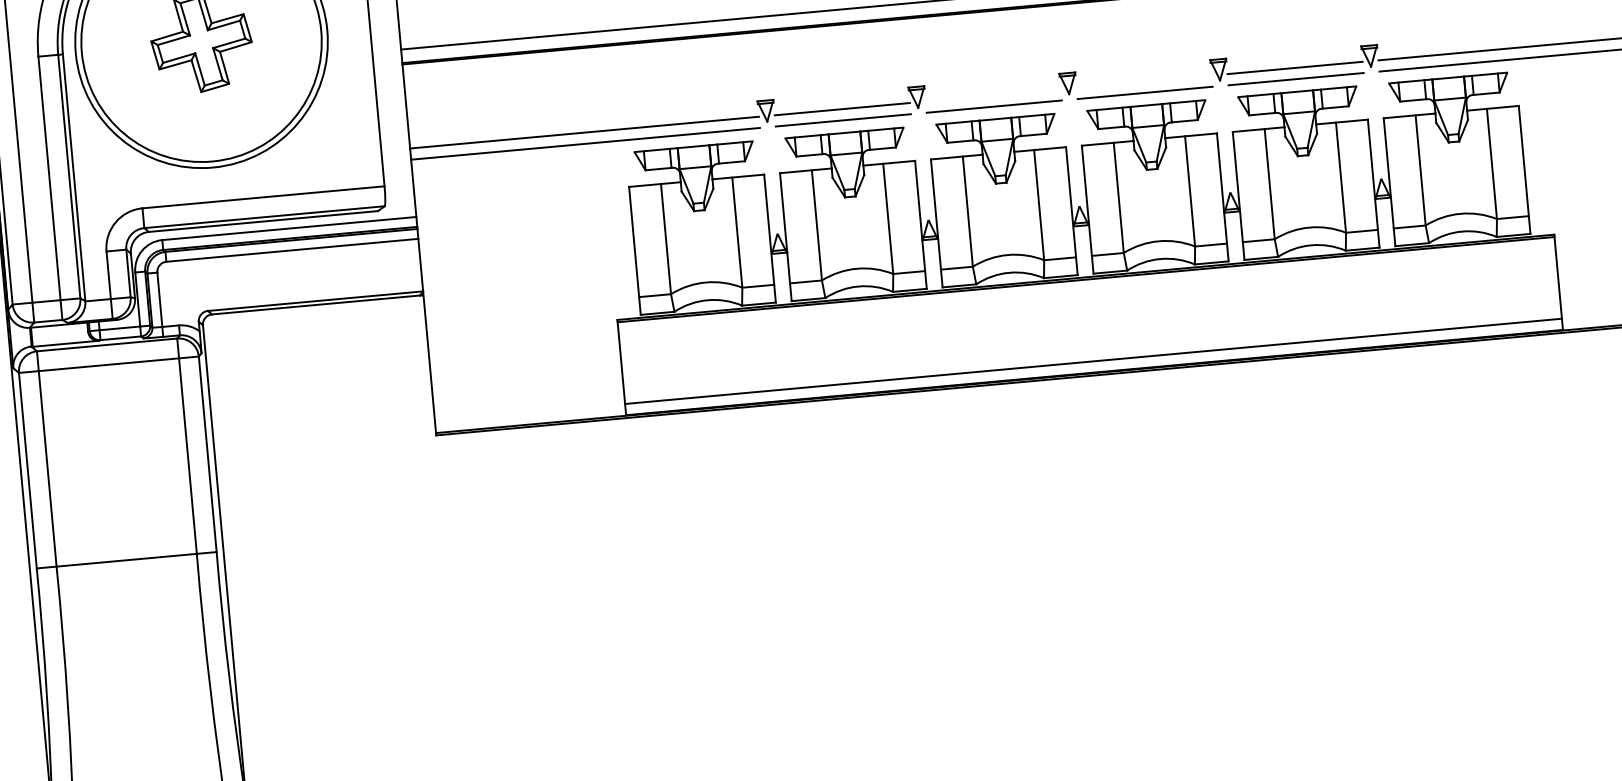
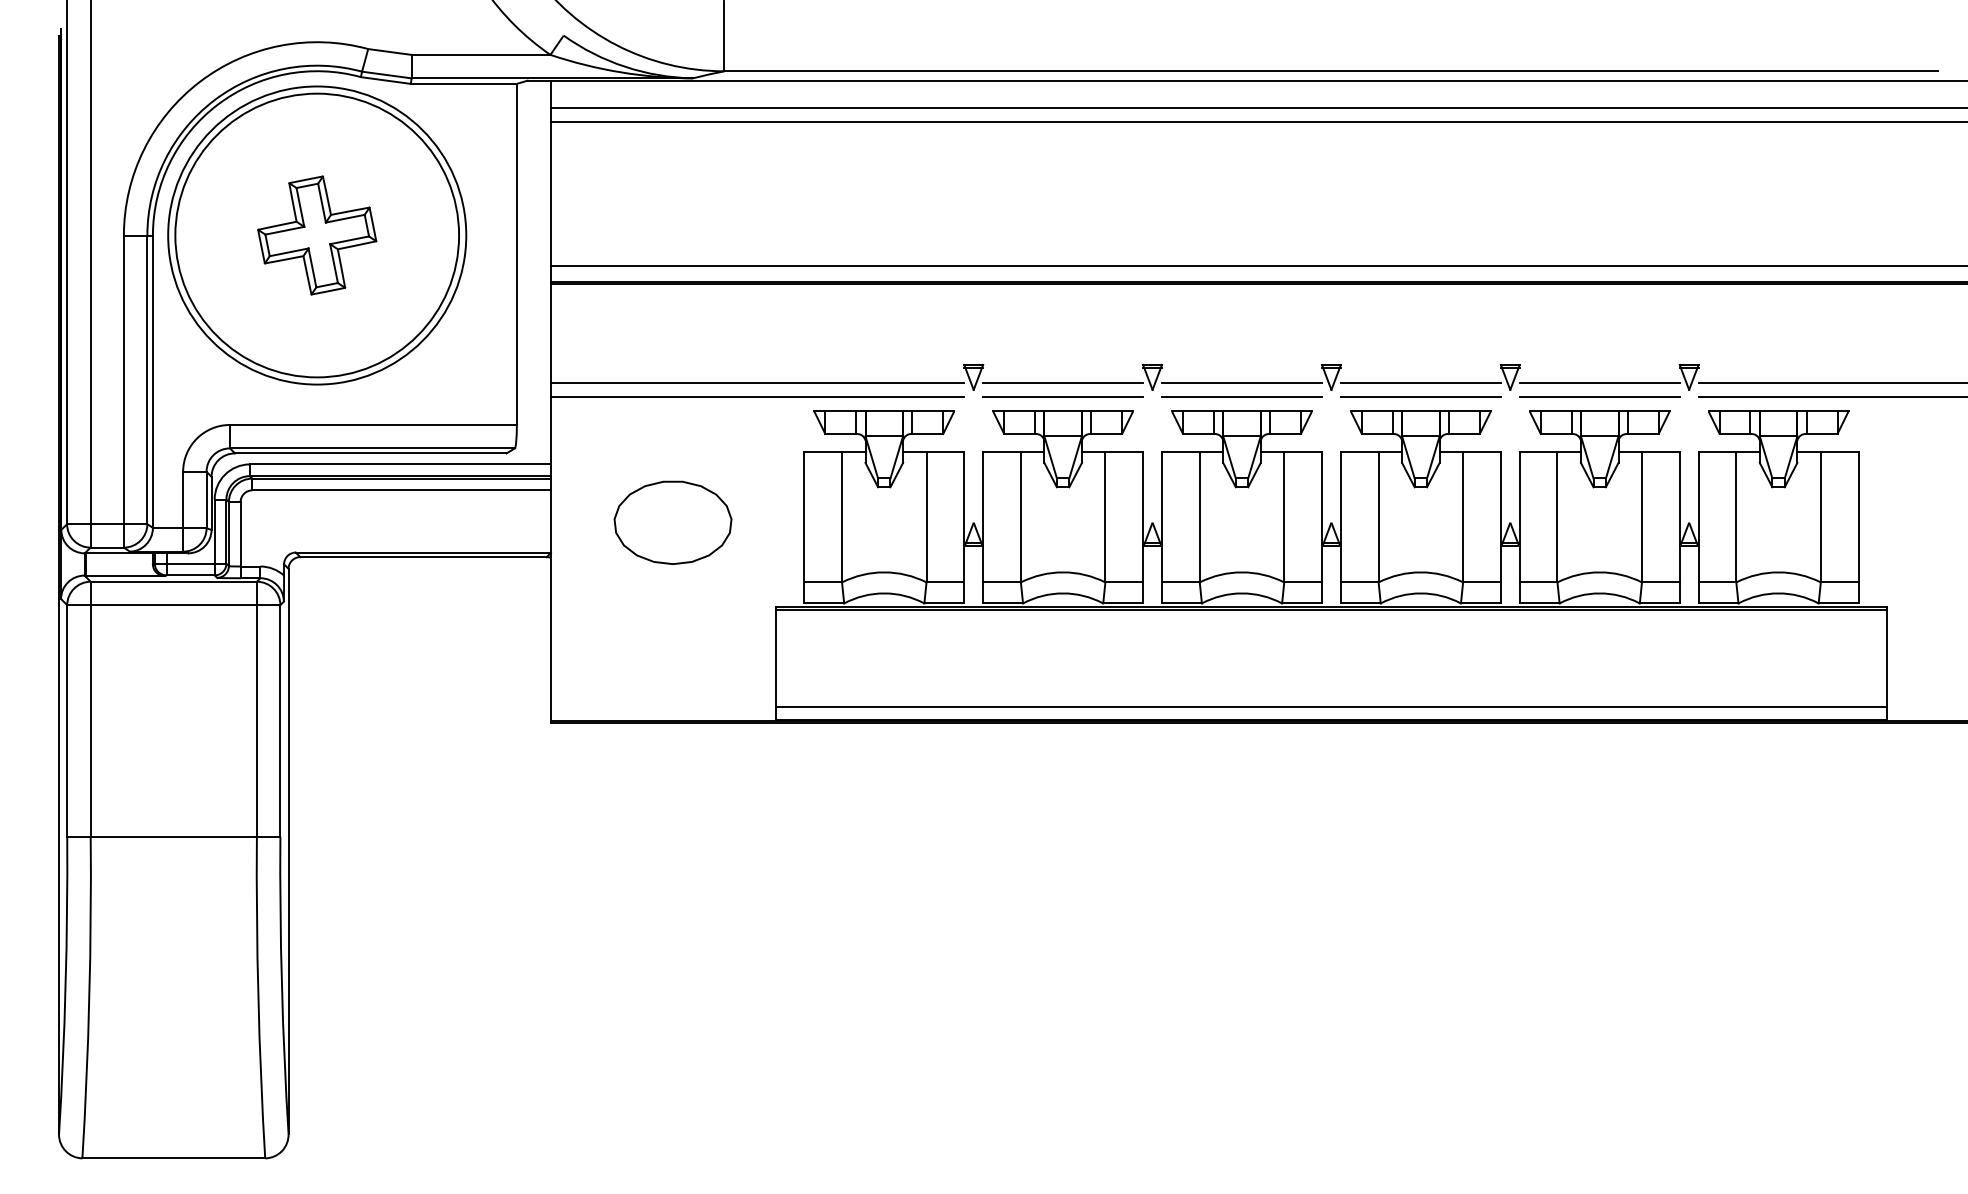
line: (1143, 81) -> (1420, 383), added
line: (992, 95) -> (1241, 383), added
part: (523, 256) -> (672, 522), added

